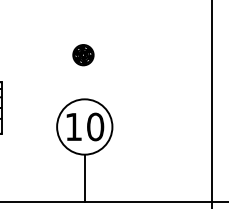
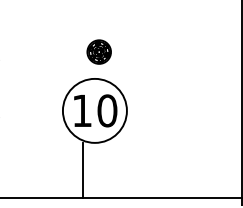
part: (83, 55) -> (99, 52), moved
line: (84, 177) -> (83, 169), moved

